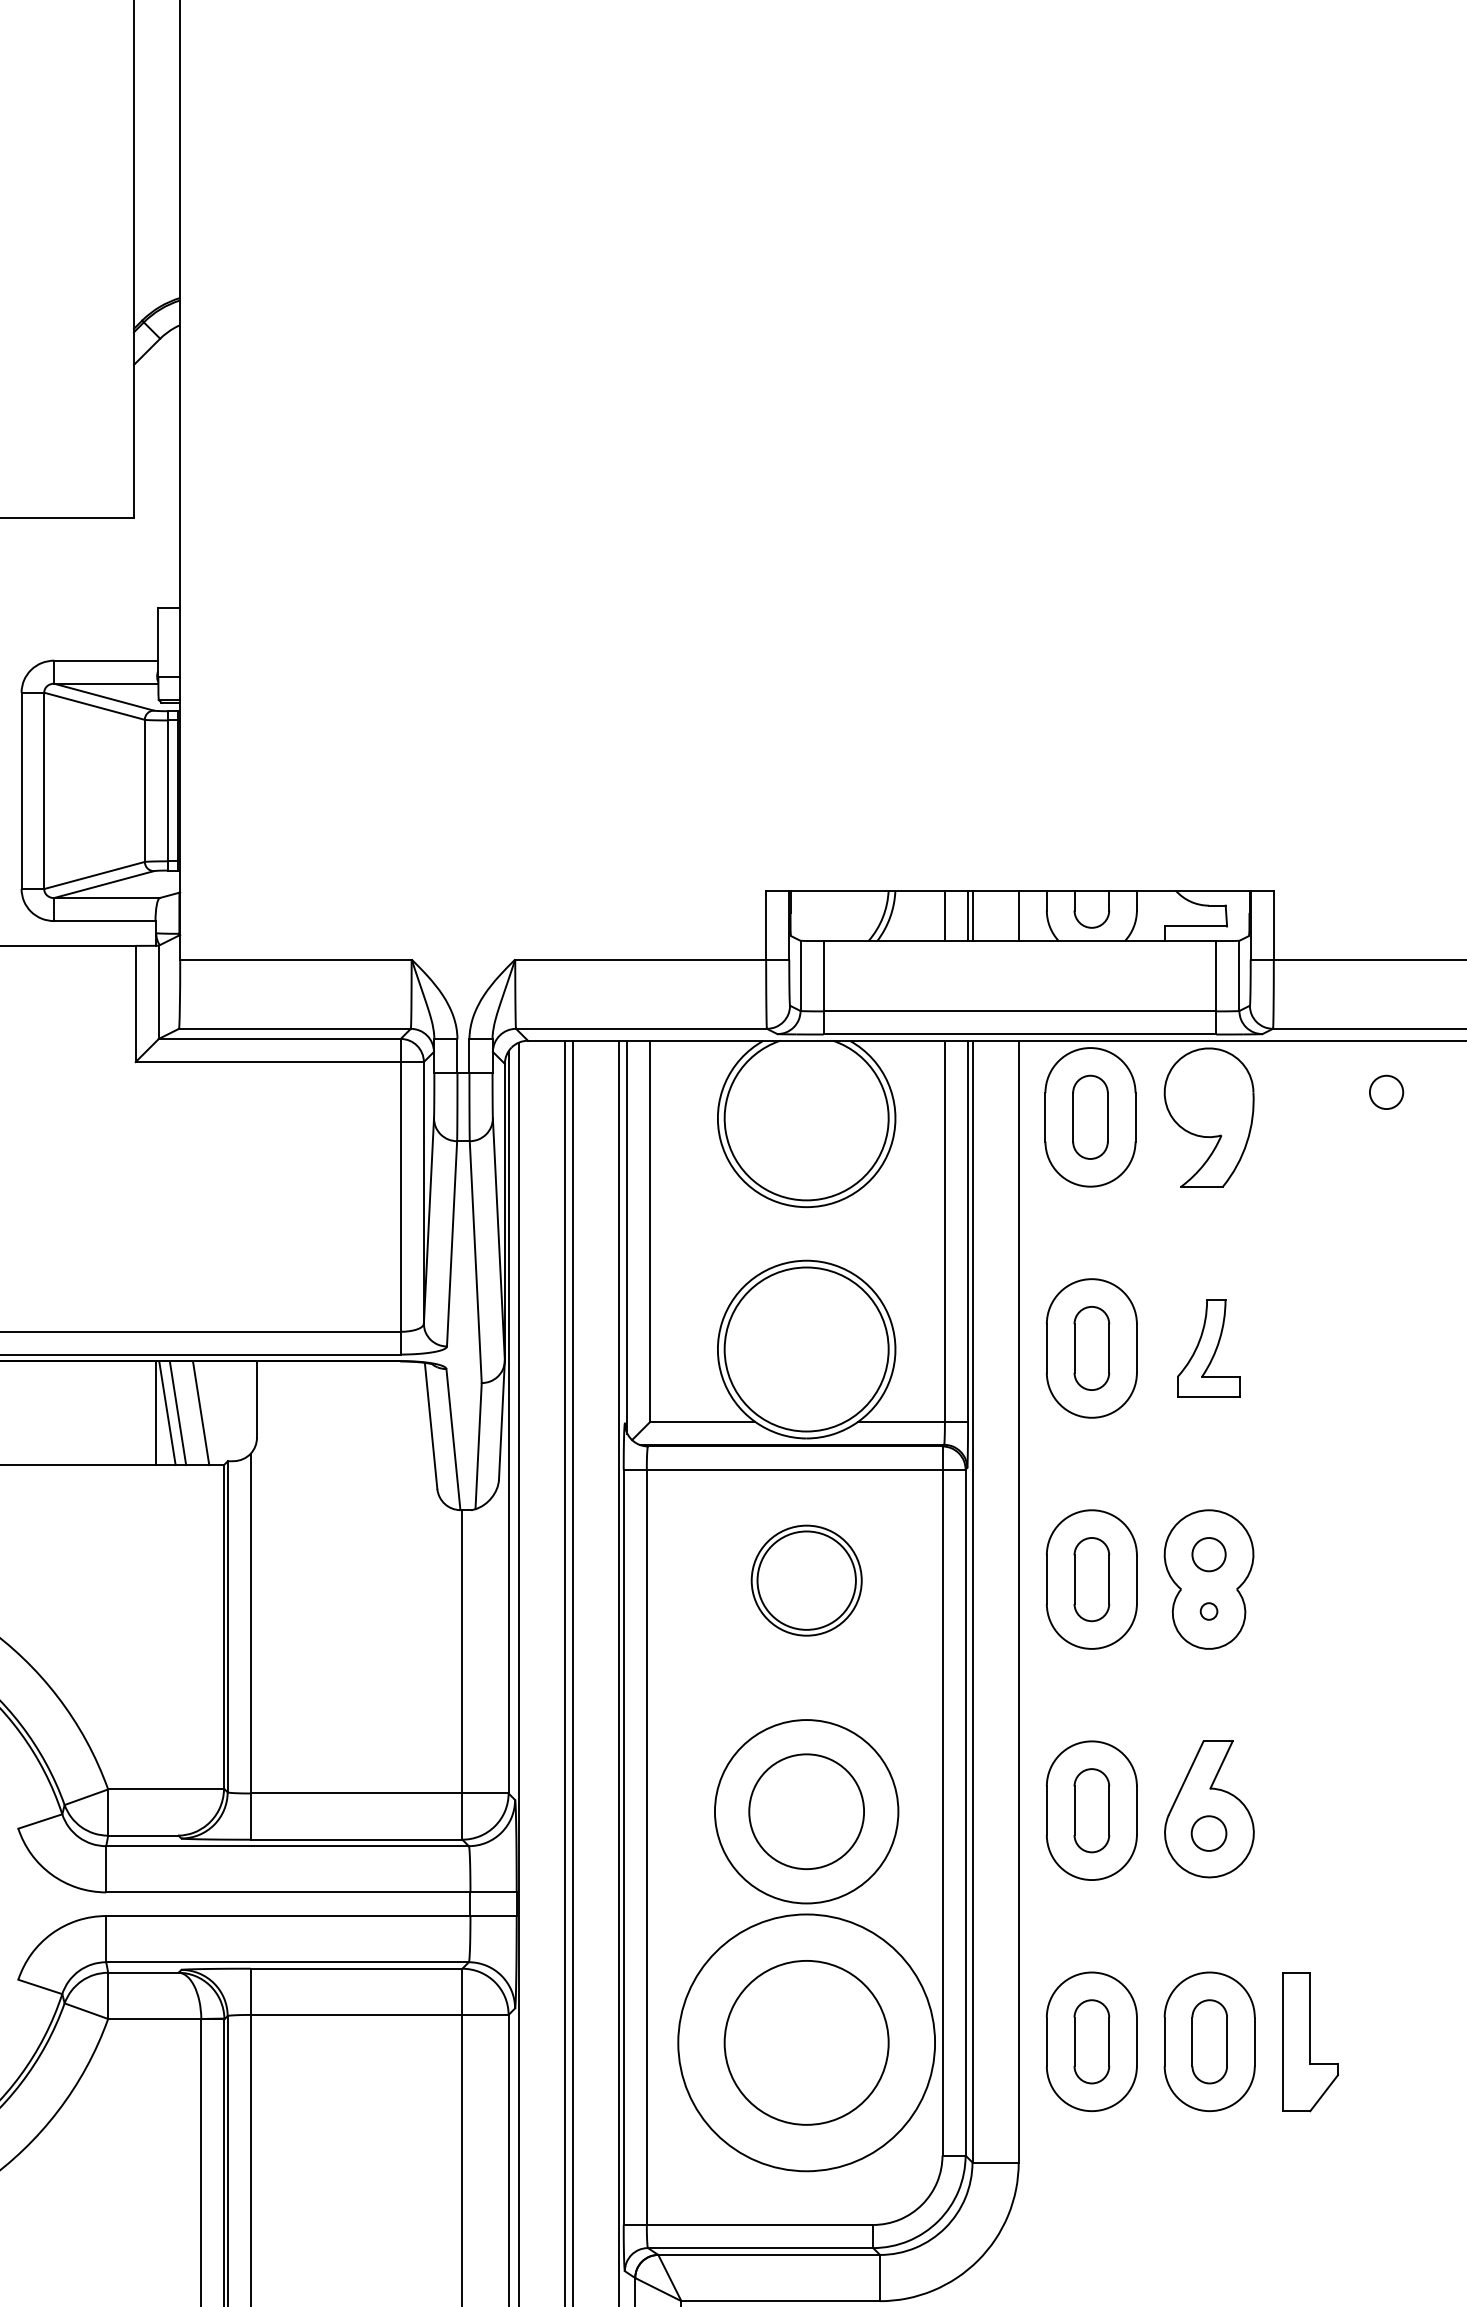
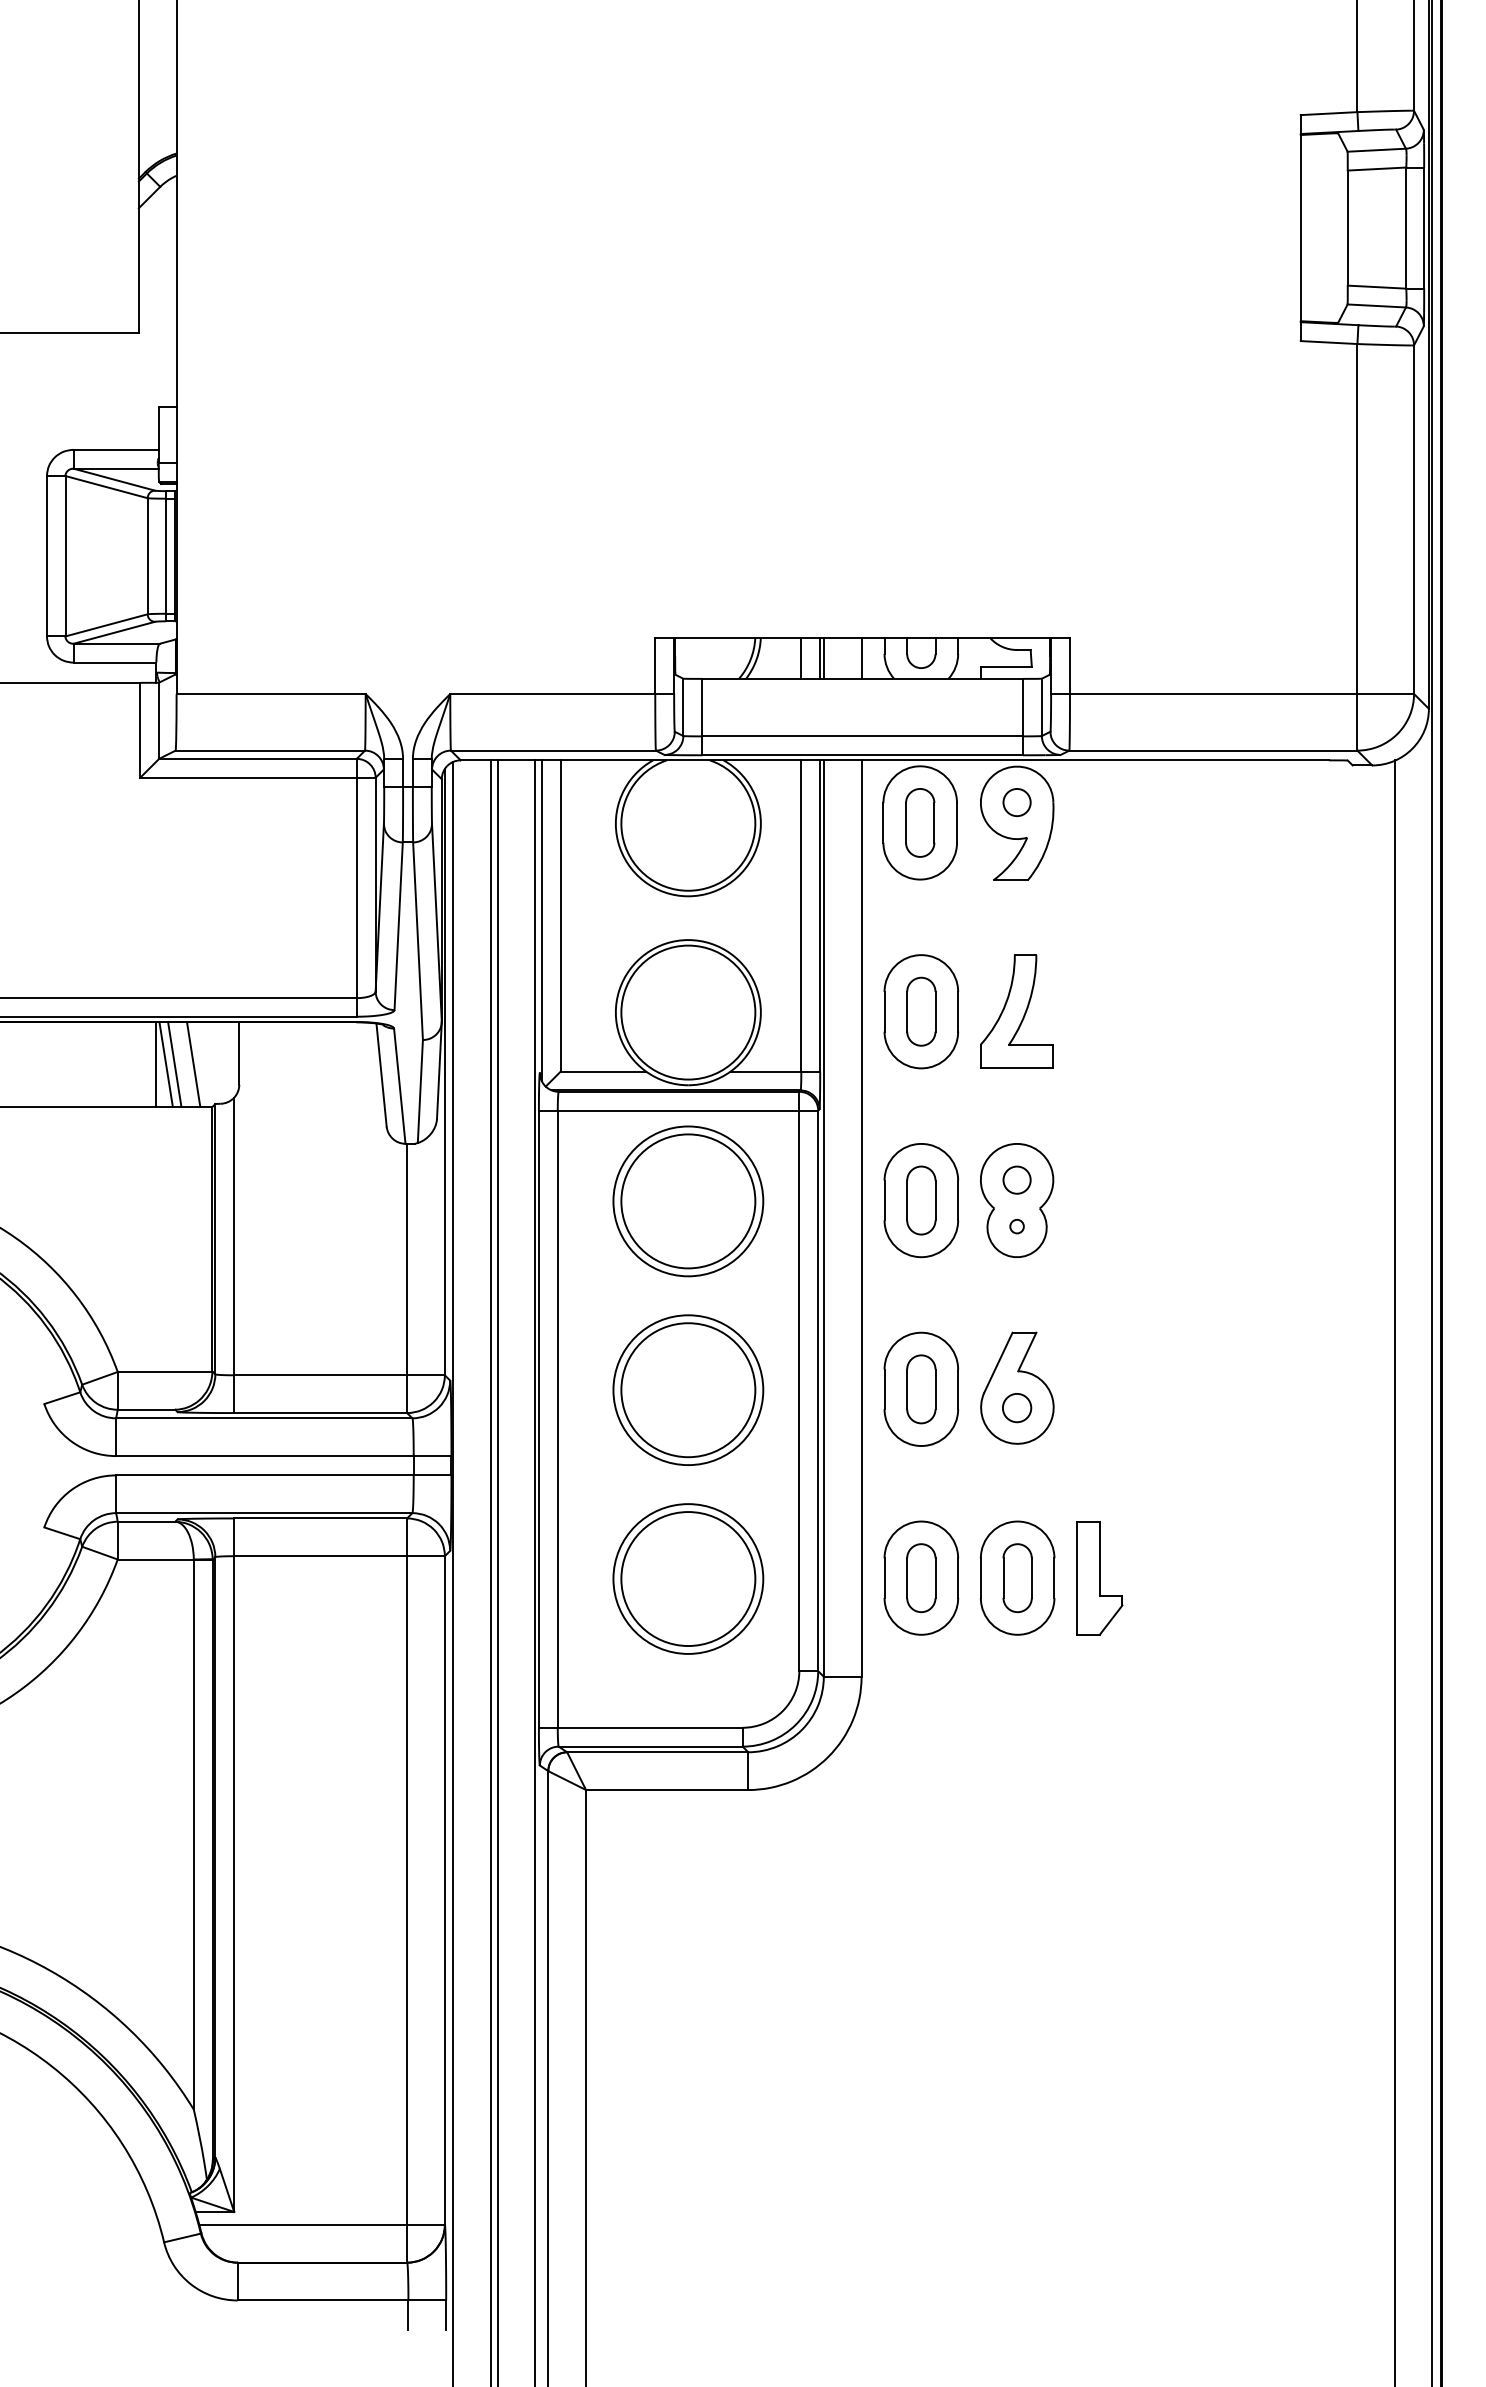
circle: (1385, 1092) -> (1016, 802), moved
part: (1208, 1348) -> (1016, 1011), size x1.43
part: (806, 1580) -> (688, 1201), size x1.67
circle: (806, 1812) -> (688, 1390), size x1.43
circle: (806, 2042) -> (688, 1578), size x0.71

